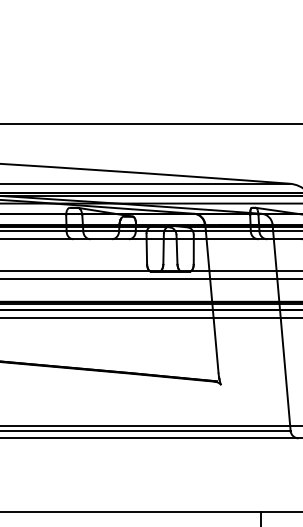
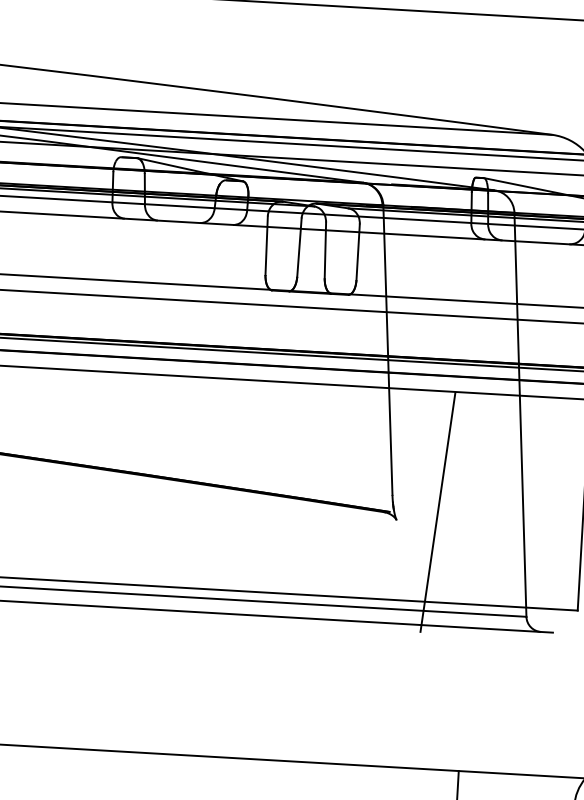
hatch: (241, 380) -> (436, 512), added

